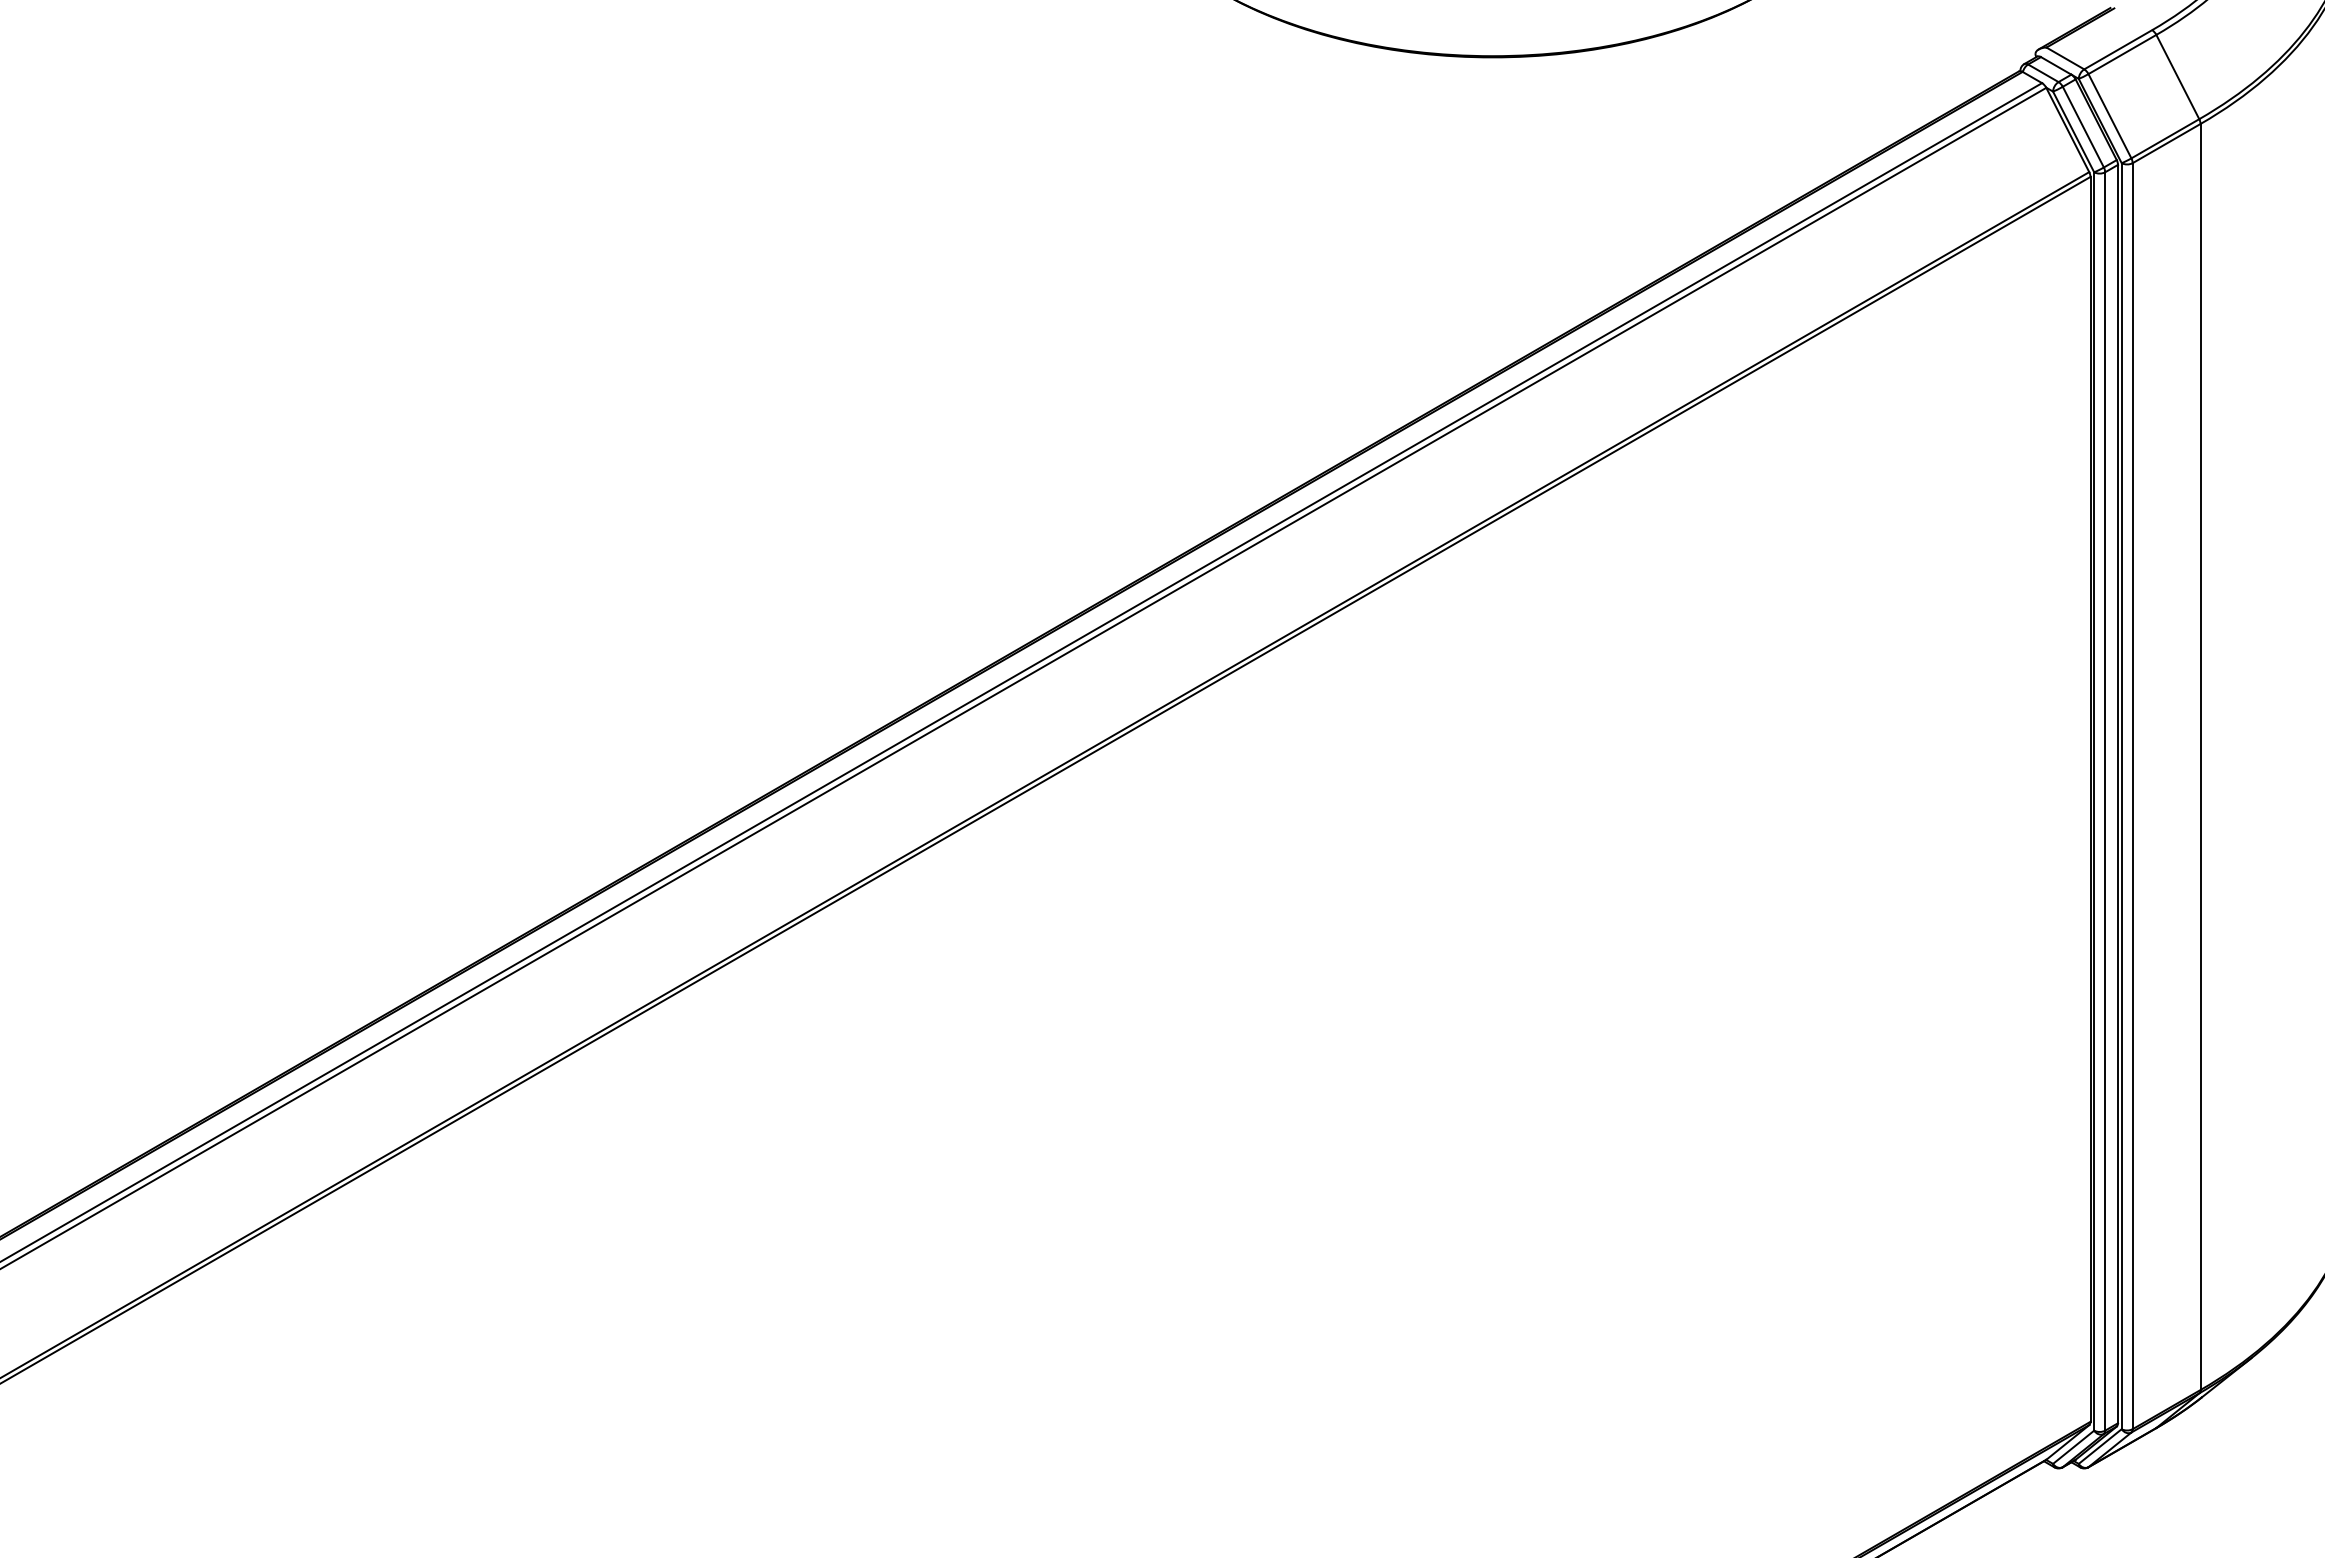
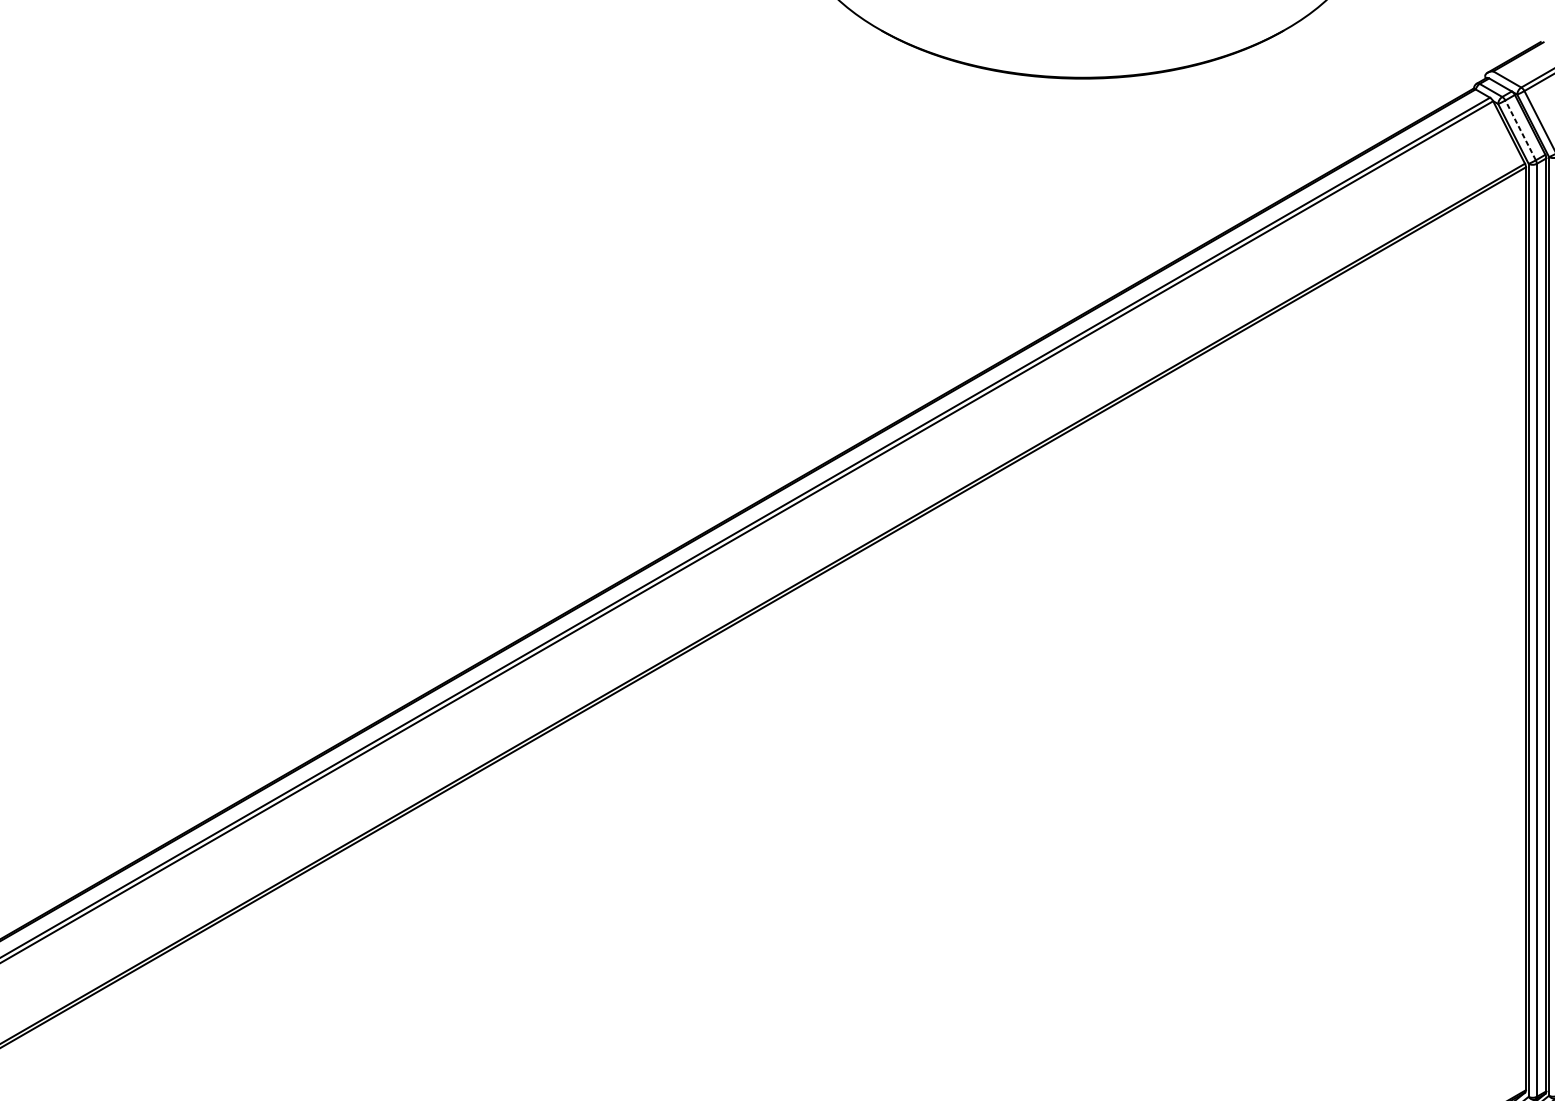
line: (2083, 126) -> (1520, 129), solid -> dashed

